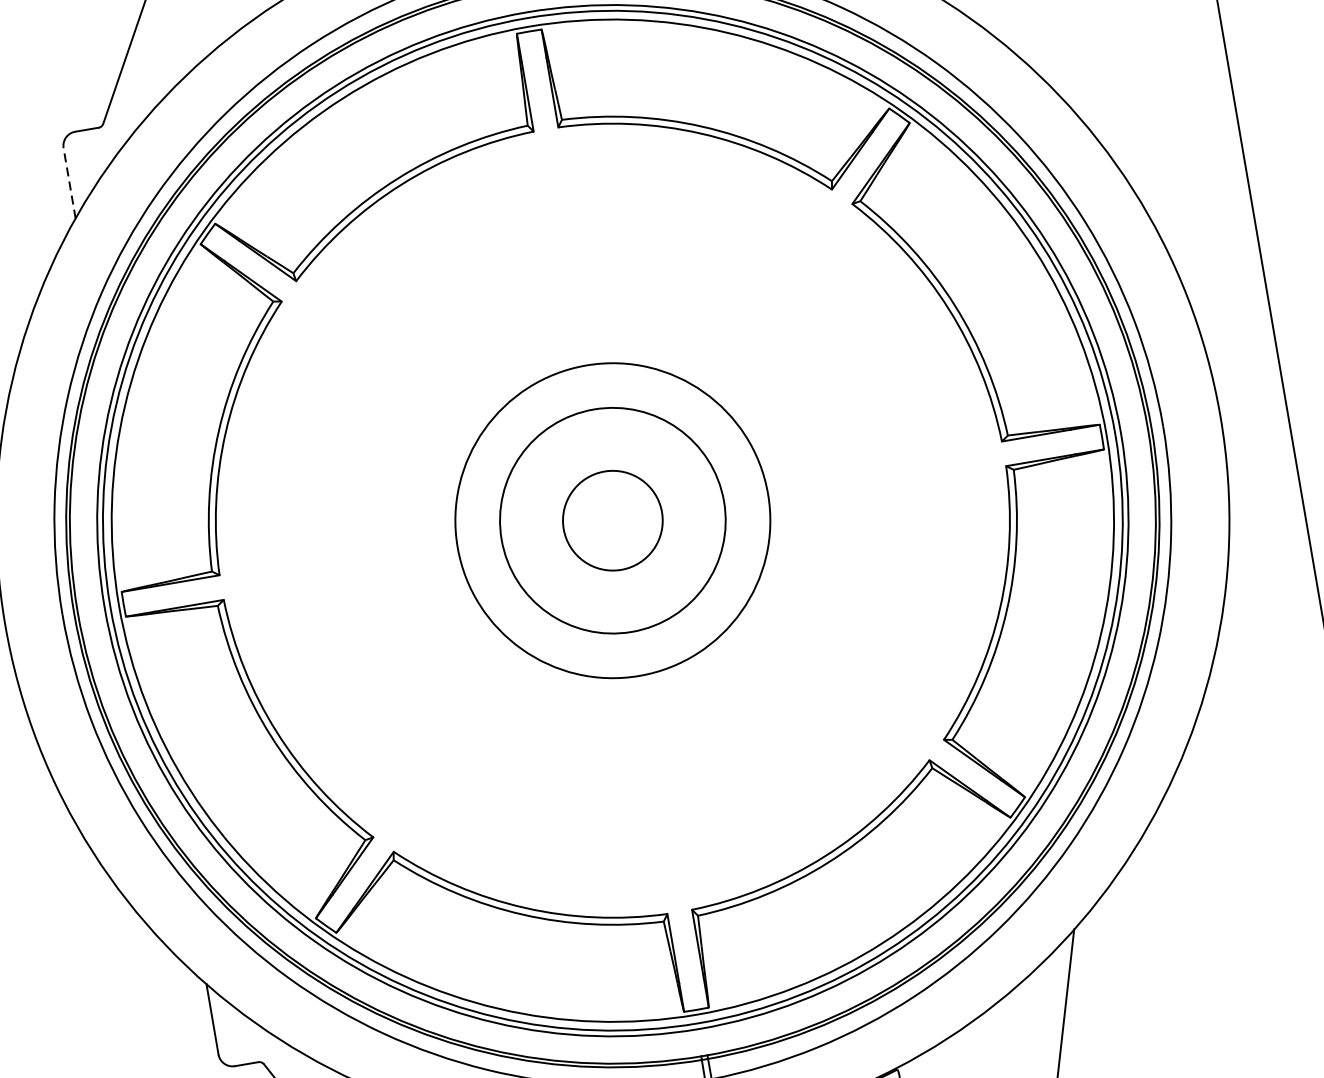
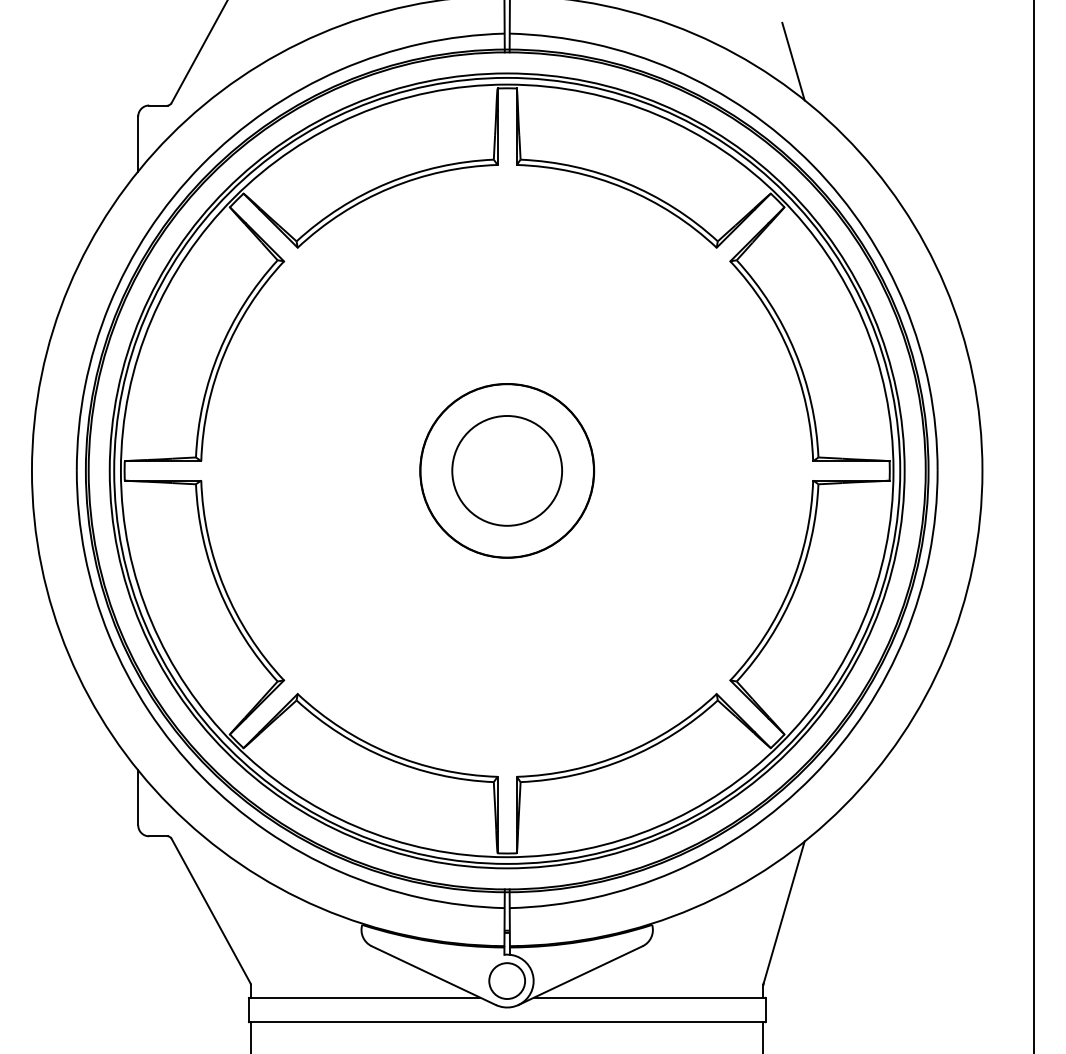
line: (70, 183) -> (138, 144), dashed -> solid
circle: (611, 520) -> (506, 470), size x0.71
circle: (613, 520) -> (507, 470), size x1.43

